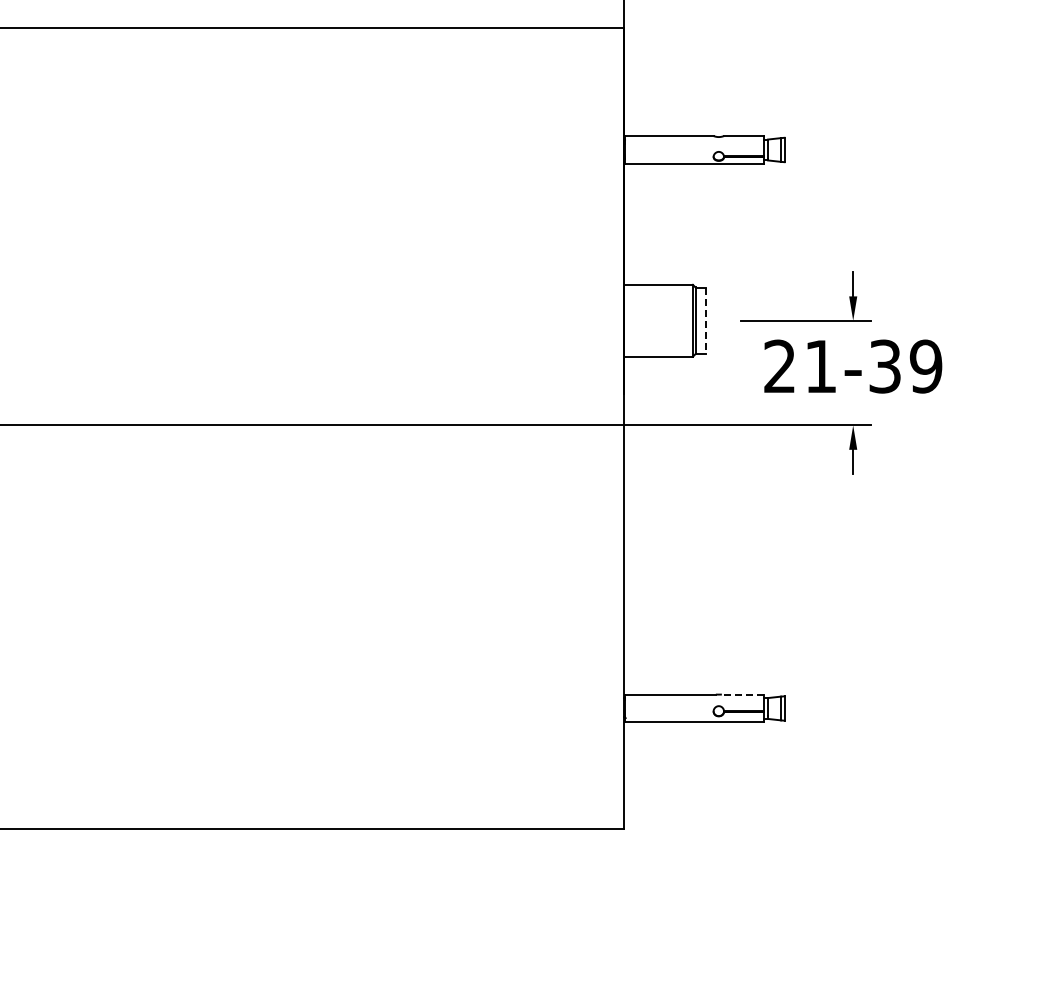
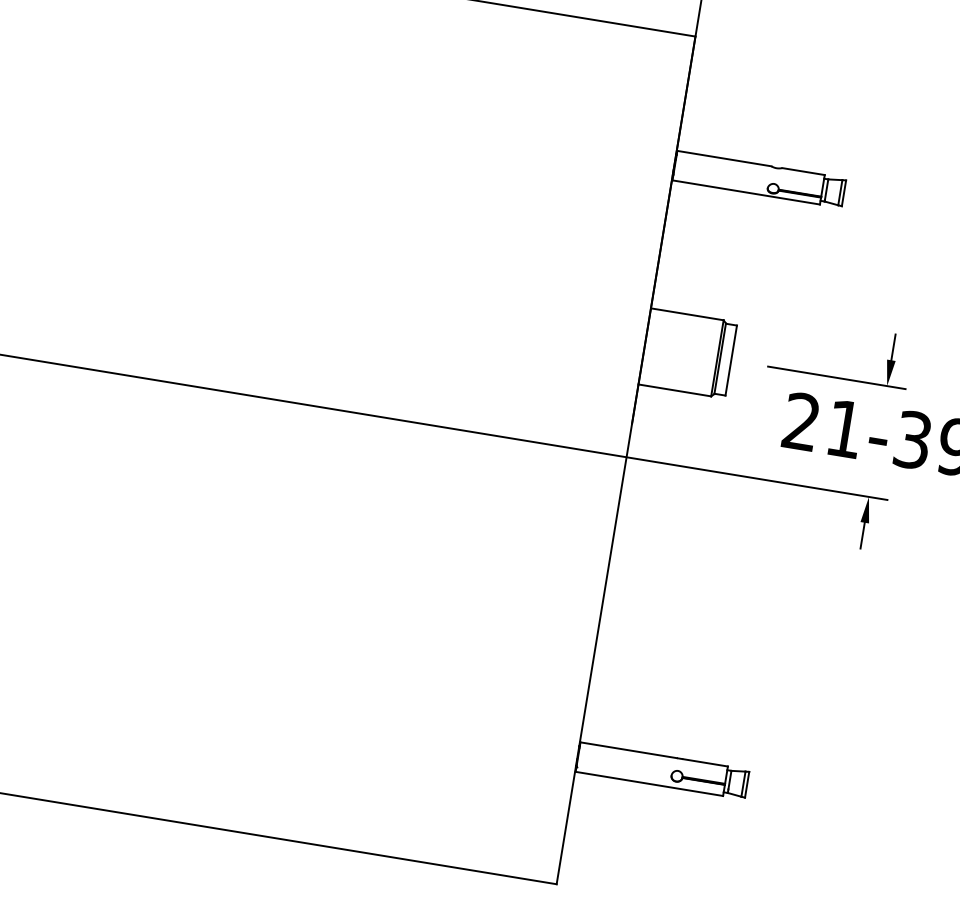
line: (705, 321) -> (730, 361), dashed -> solid
line: (742, 694) -> (705, 762), dashed -> solid

